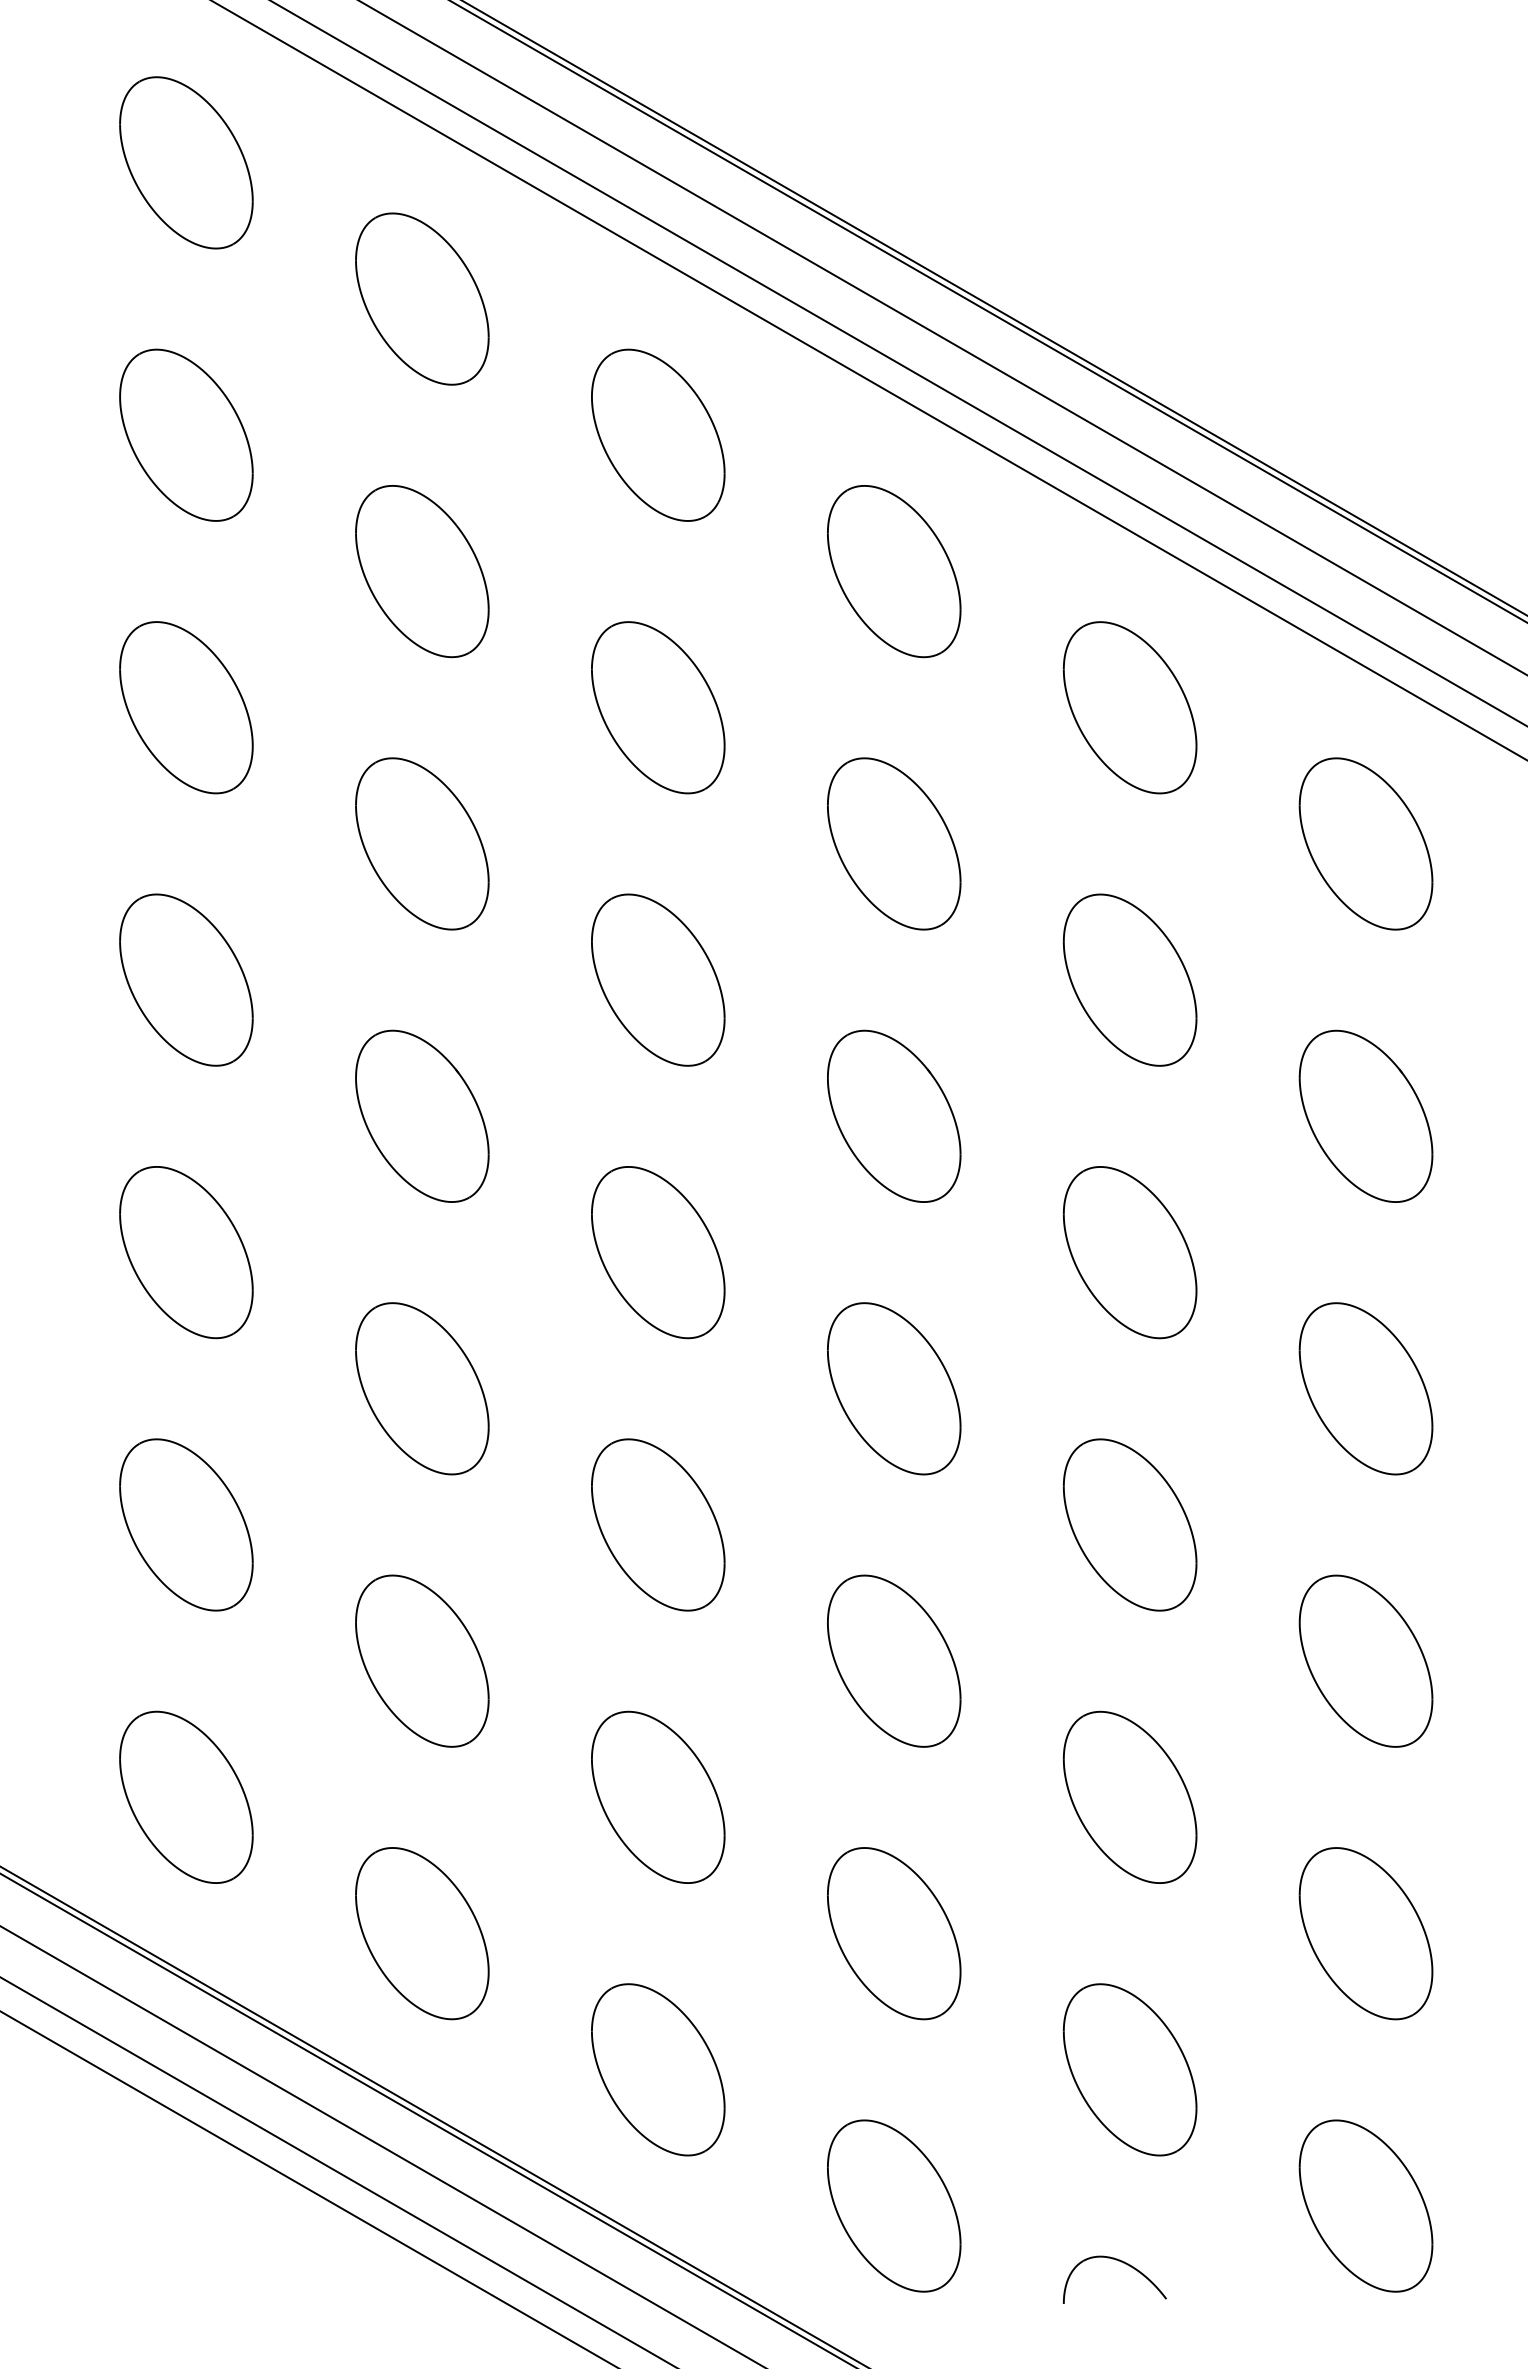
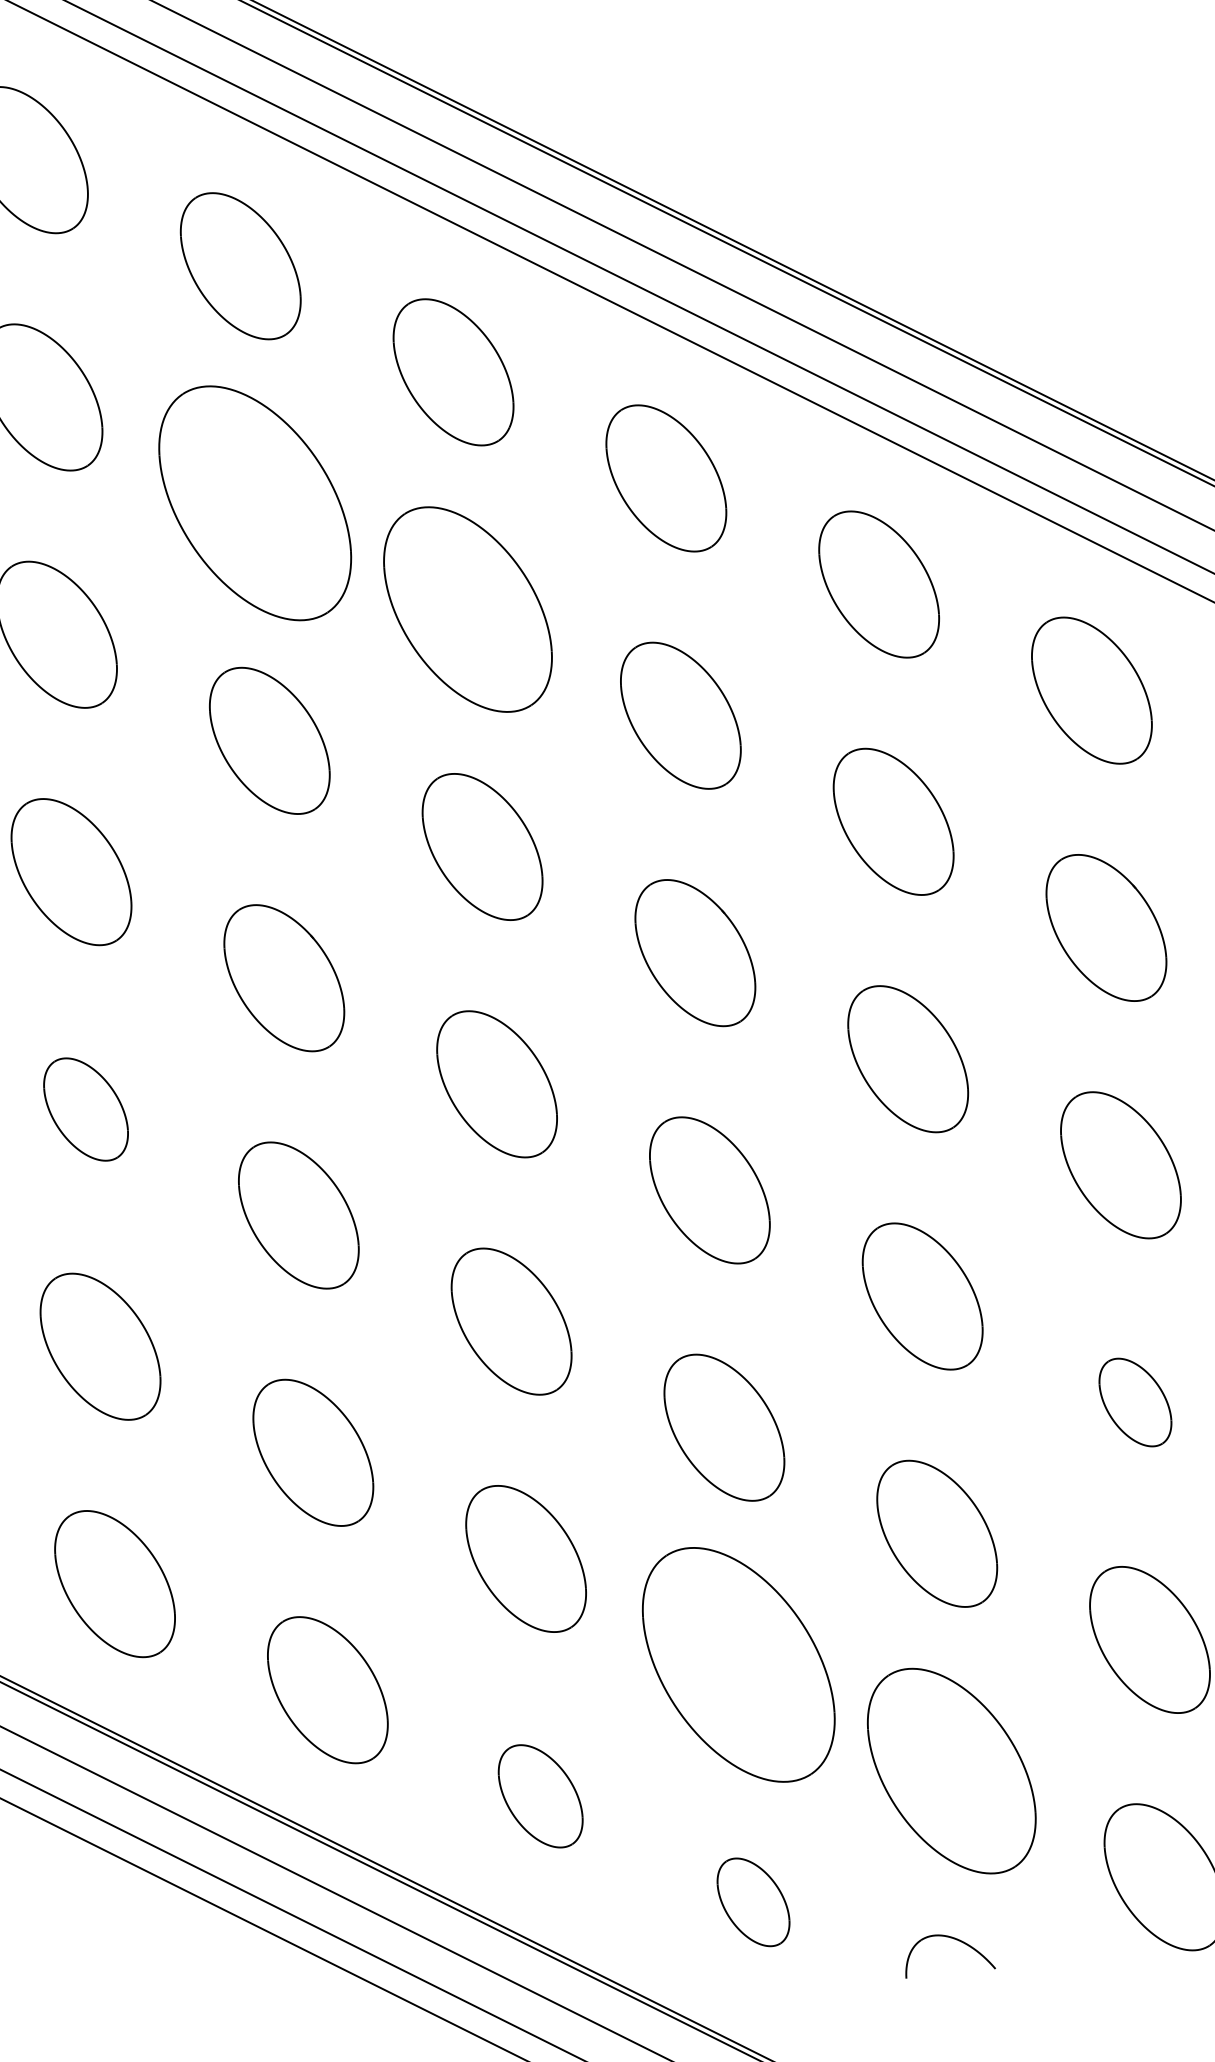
part: (422, 571) -> (255, 503), size x1.6
part: (658, 707) -> (468, 609), size x1.4
part: (186, 1252) -> (86, 1109), size x0.7
part: (1365, 1660) -> (1134, 1402), size x0.6
part: (894, 1933) -> (739, 1664), size x1.6
part: (658, 2069) -> (540, 1795), size x0.7
part: (1129, 2069) -> (951, 1770), size x1.4
part: (894, 2205) -> (753, 1901), size x0.6

